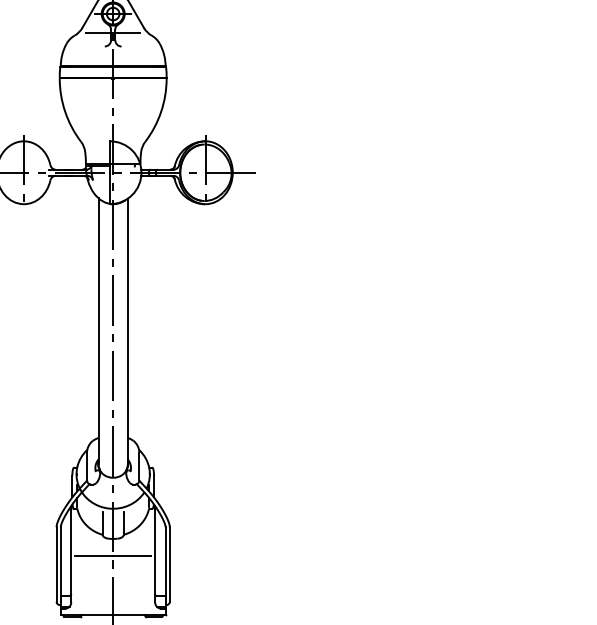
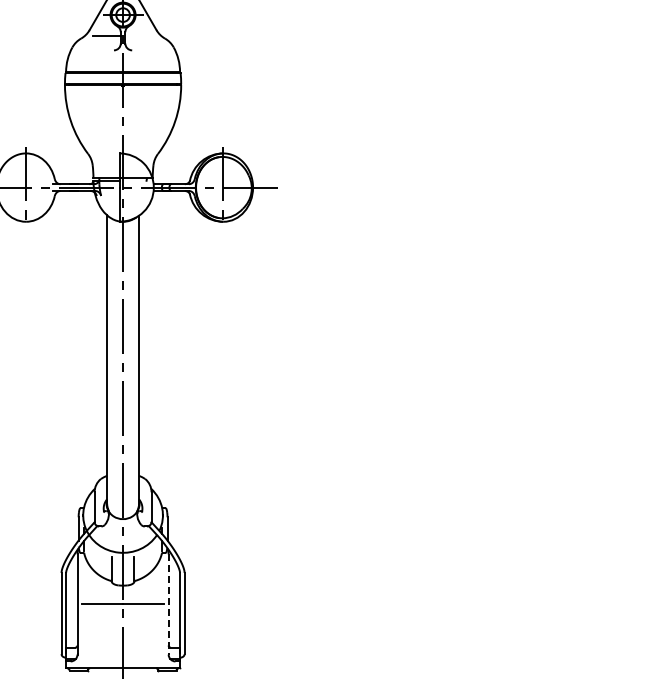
line: (127, 32) -> (138, 35), removed
line: (154, 556) -> (168, 604), solid -> dashed

